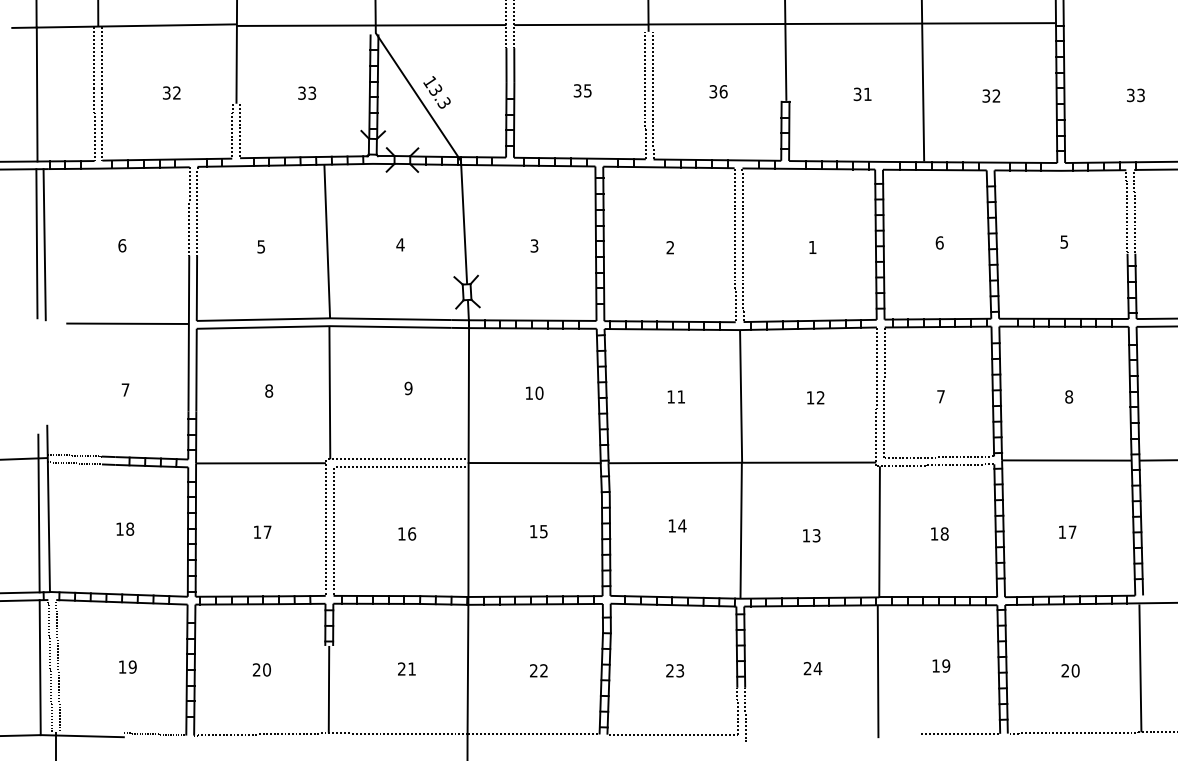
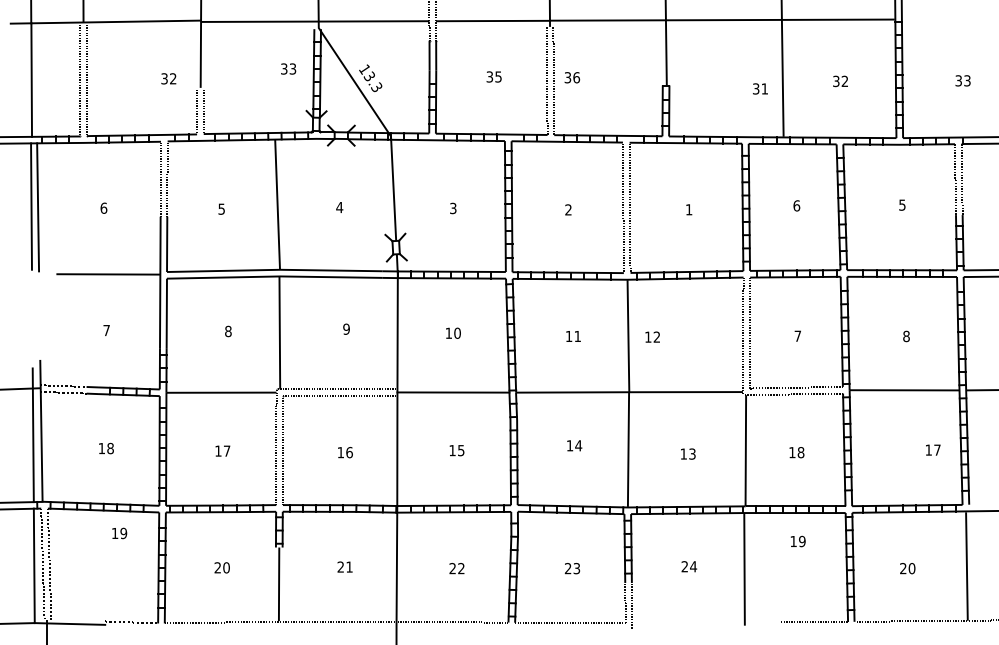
text: (718, 91) -> (572, 77), moved
text: (171, 92) -> (168, 78), moved
text: (307, 92) -> (288, 68), moved
text: (862, 93) -> (760, 88), moved
text: (815, 397) -> (652, 336), moved
text: (1067, 531) -> (933, 449), moved
text: (940, 665) -> (797, 541), moved
text: (127, 667) -> (119, 533), moved

